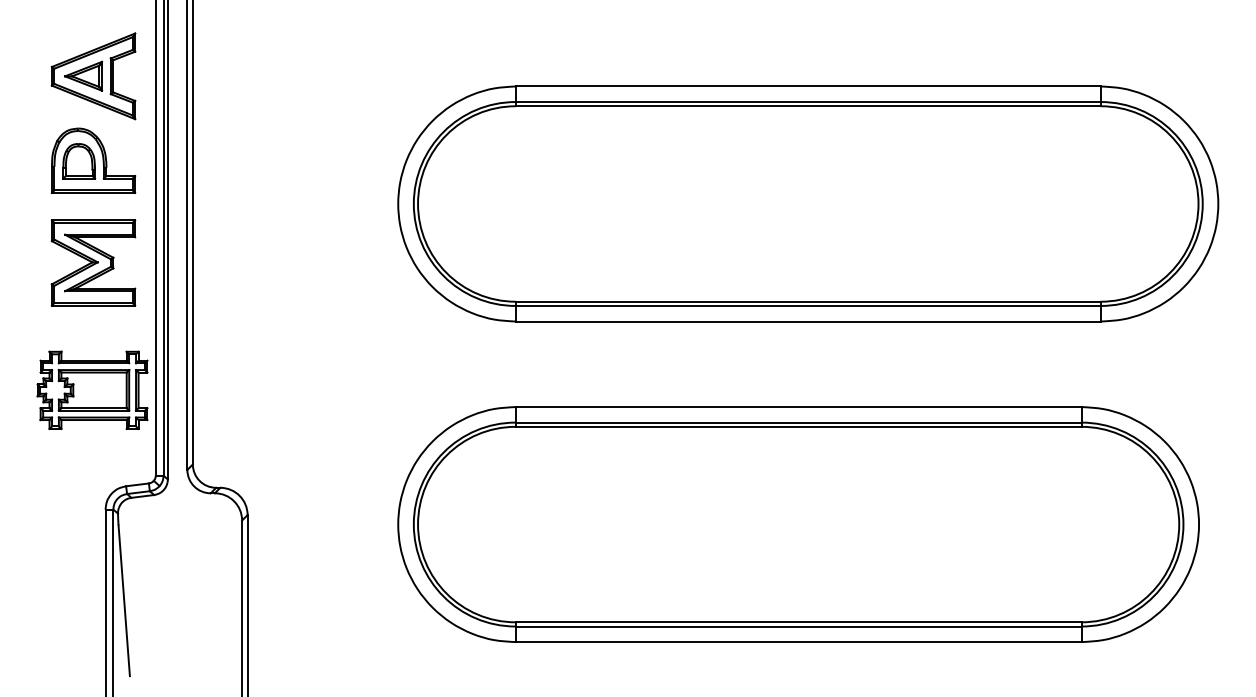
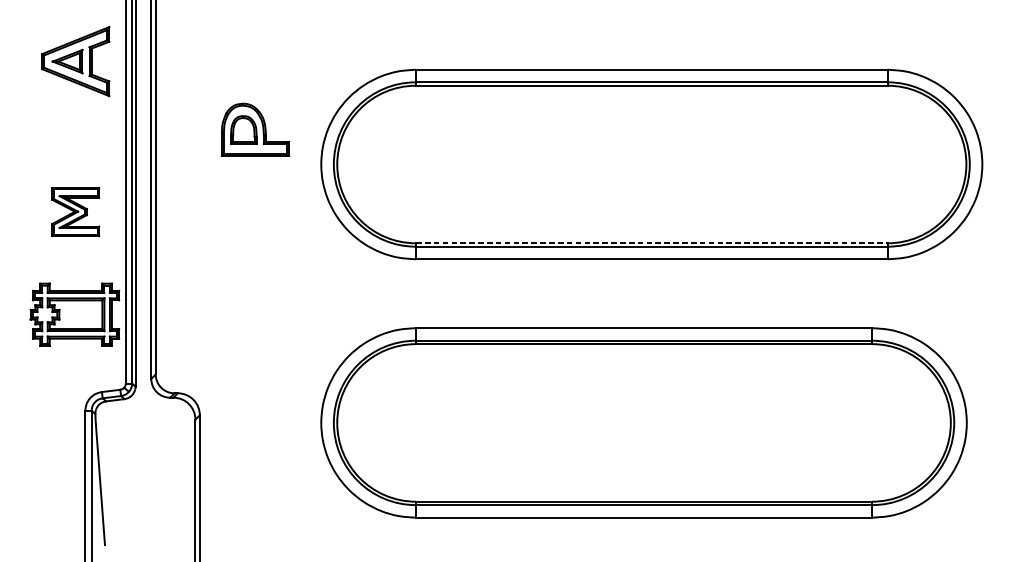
part: (93, 160) -> (255, 129), moved
part: (93, 262) -> (75, 211), size x0.7
line: (808, 301) -> (652, 243), solid -> dashed

